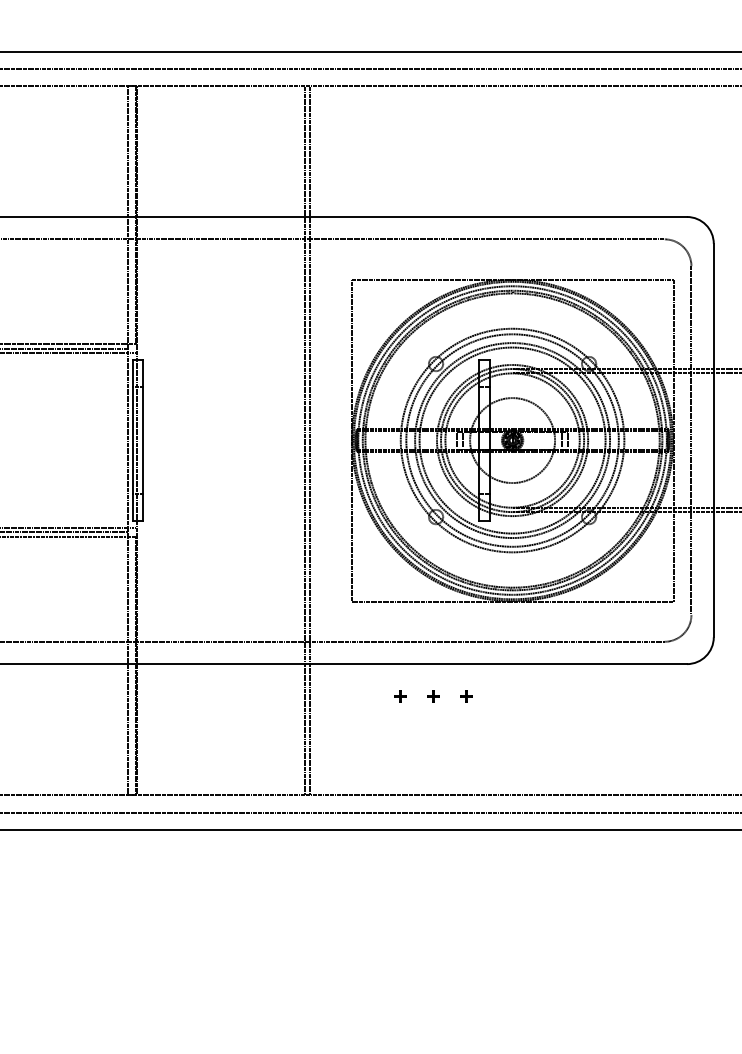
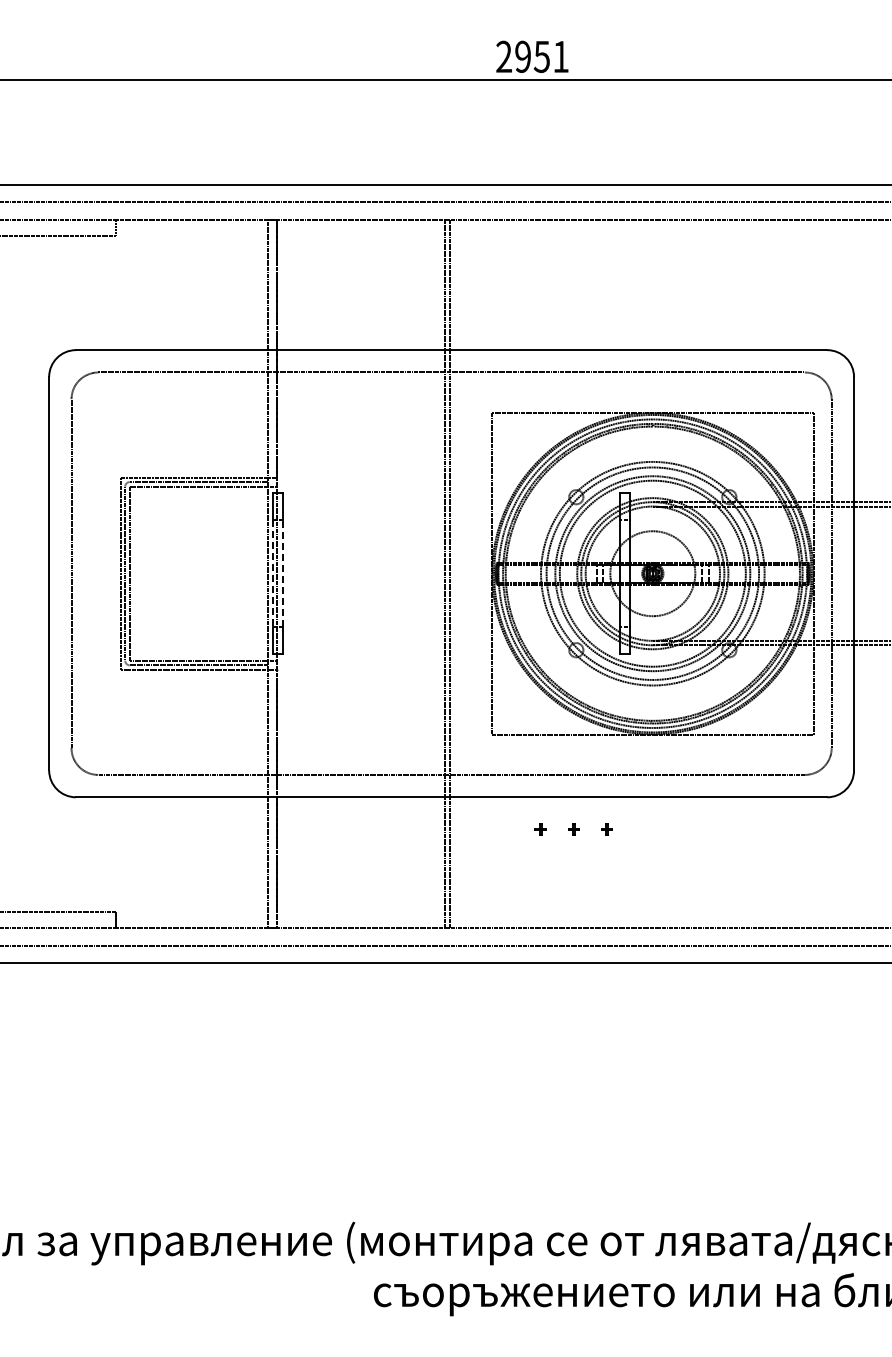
line: (132, 440) -> (272, 573), solid -> dashed
line: (143, 440) -> (283, 573), solid -> dashed

